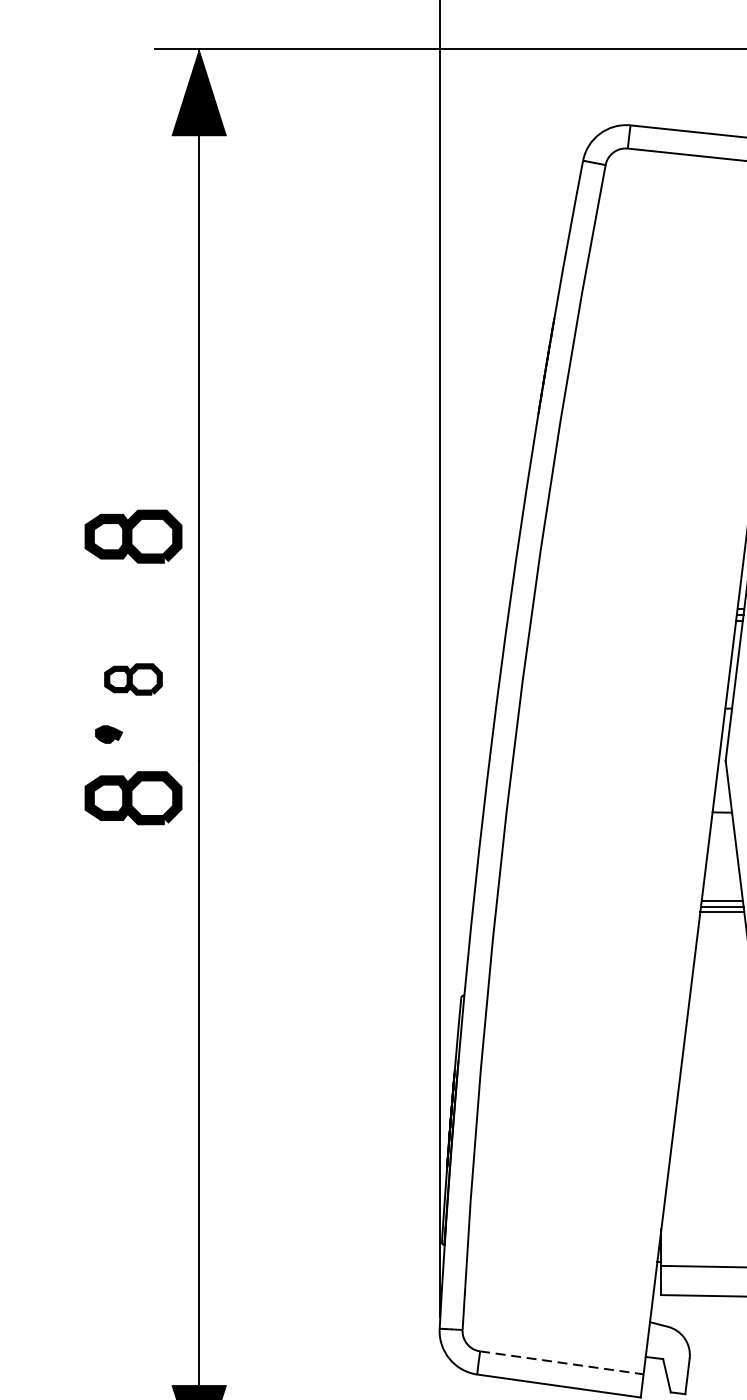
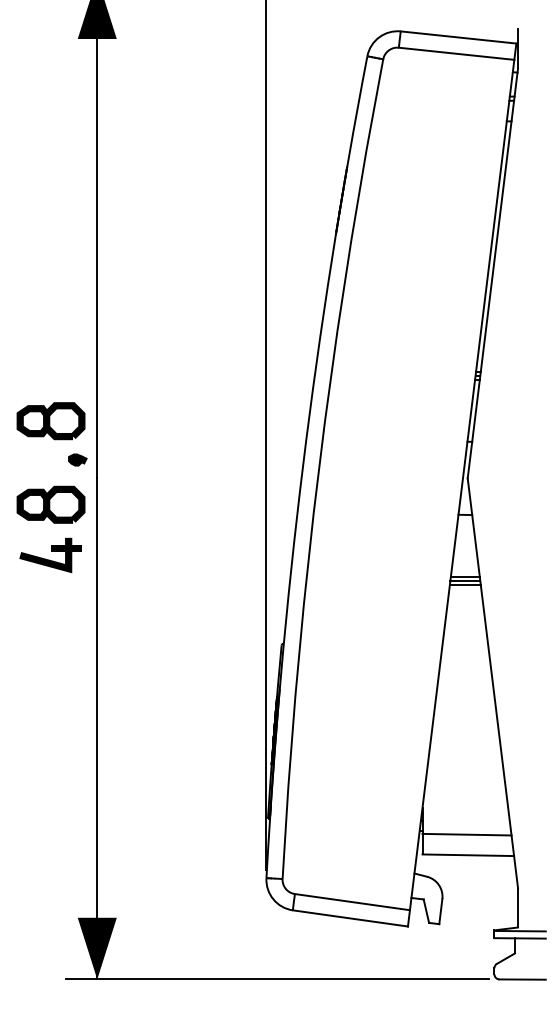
part: (132, 536) -> (50, 320), removed
part: (132, 679) -> (50, 421), size x1.67
part: (108, 733) -> (77, 459), moved
part: (132, 870) -> (50, 555), added
line: (561, 1363) -> (352, 902), dashed -> solid

